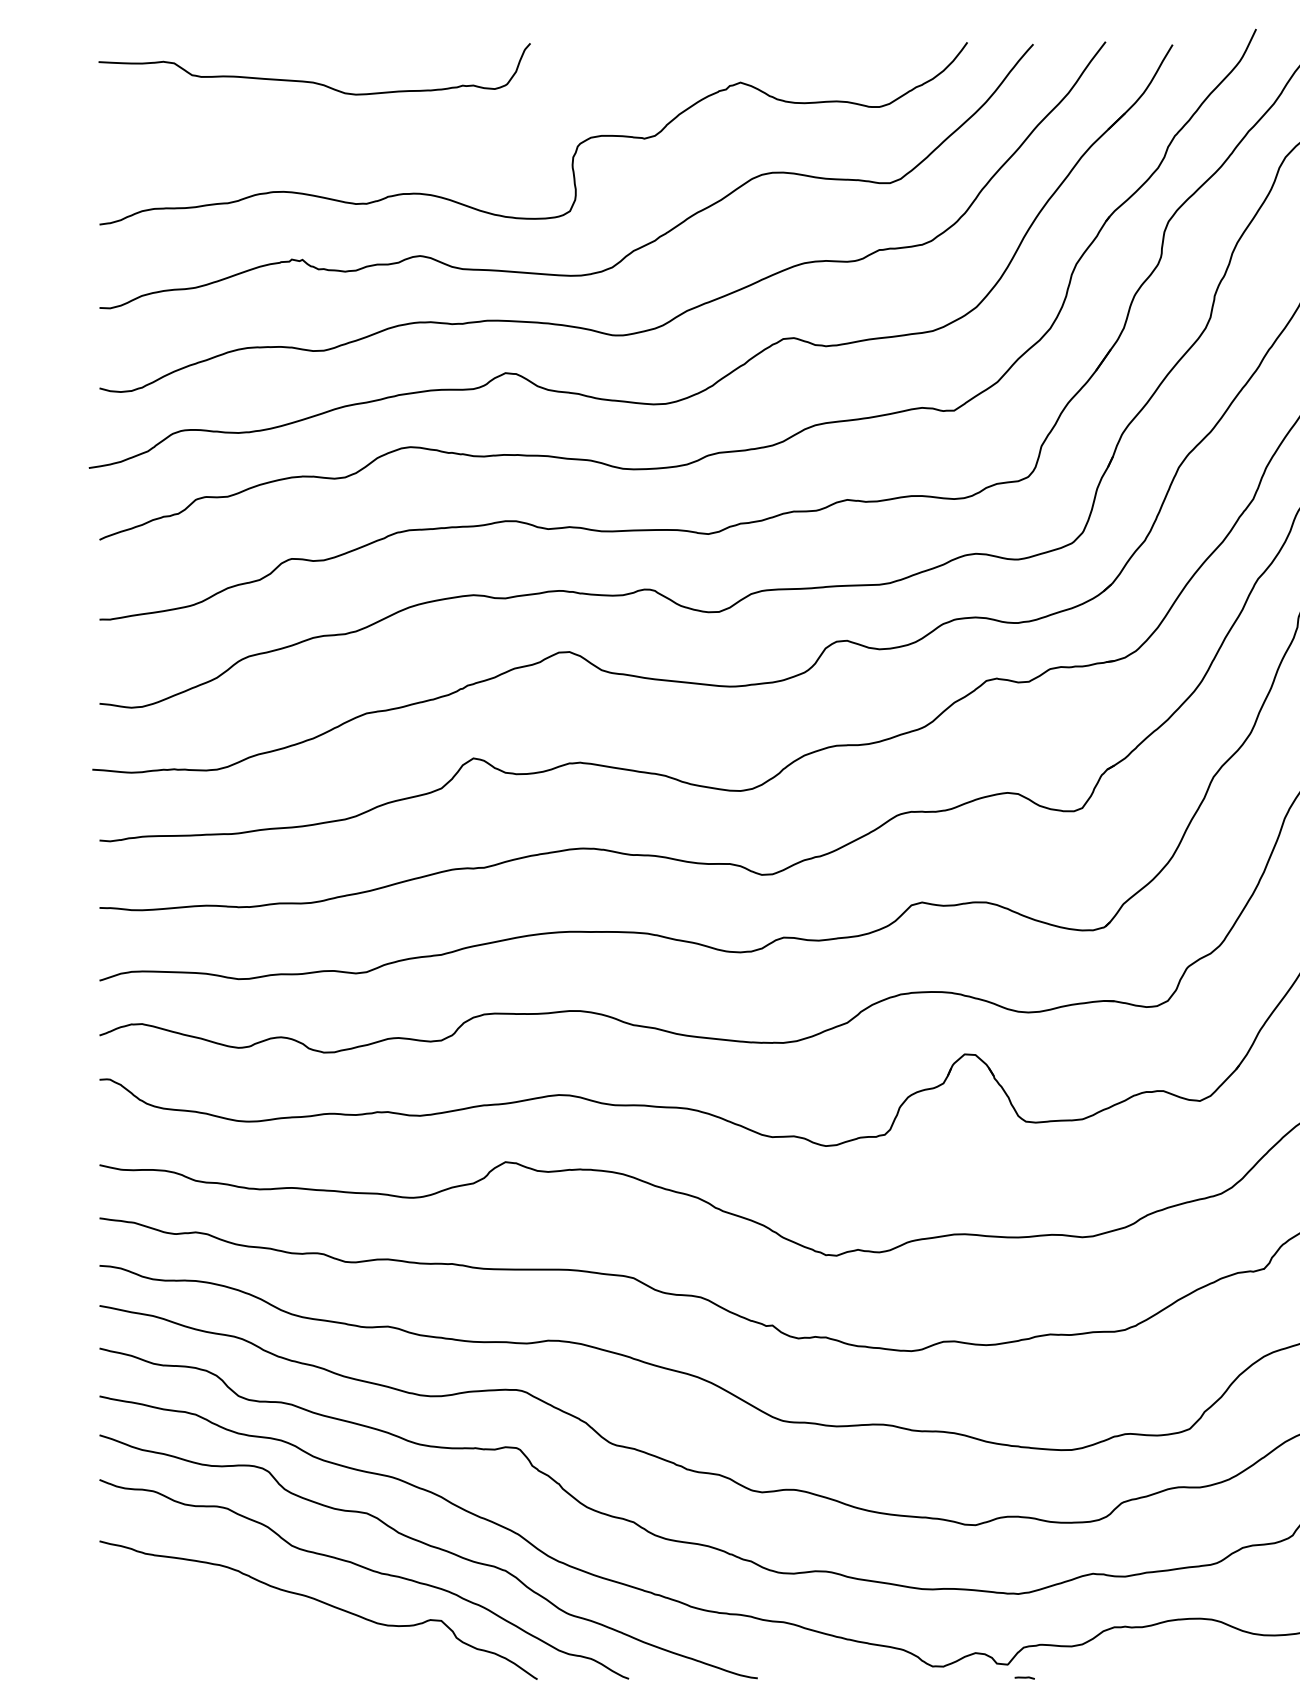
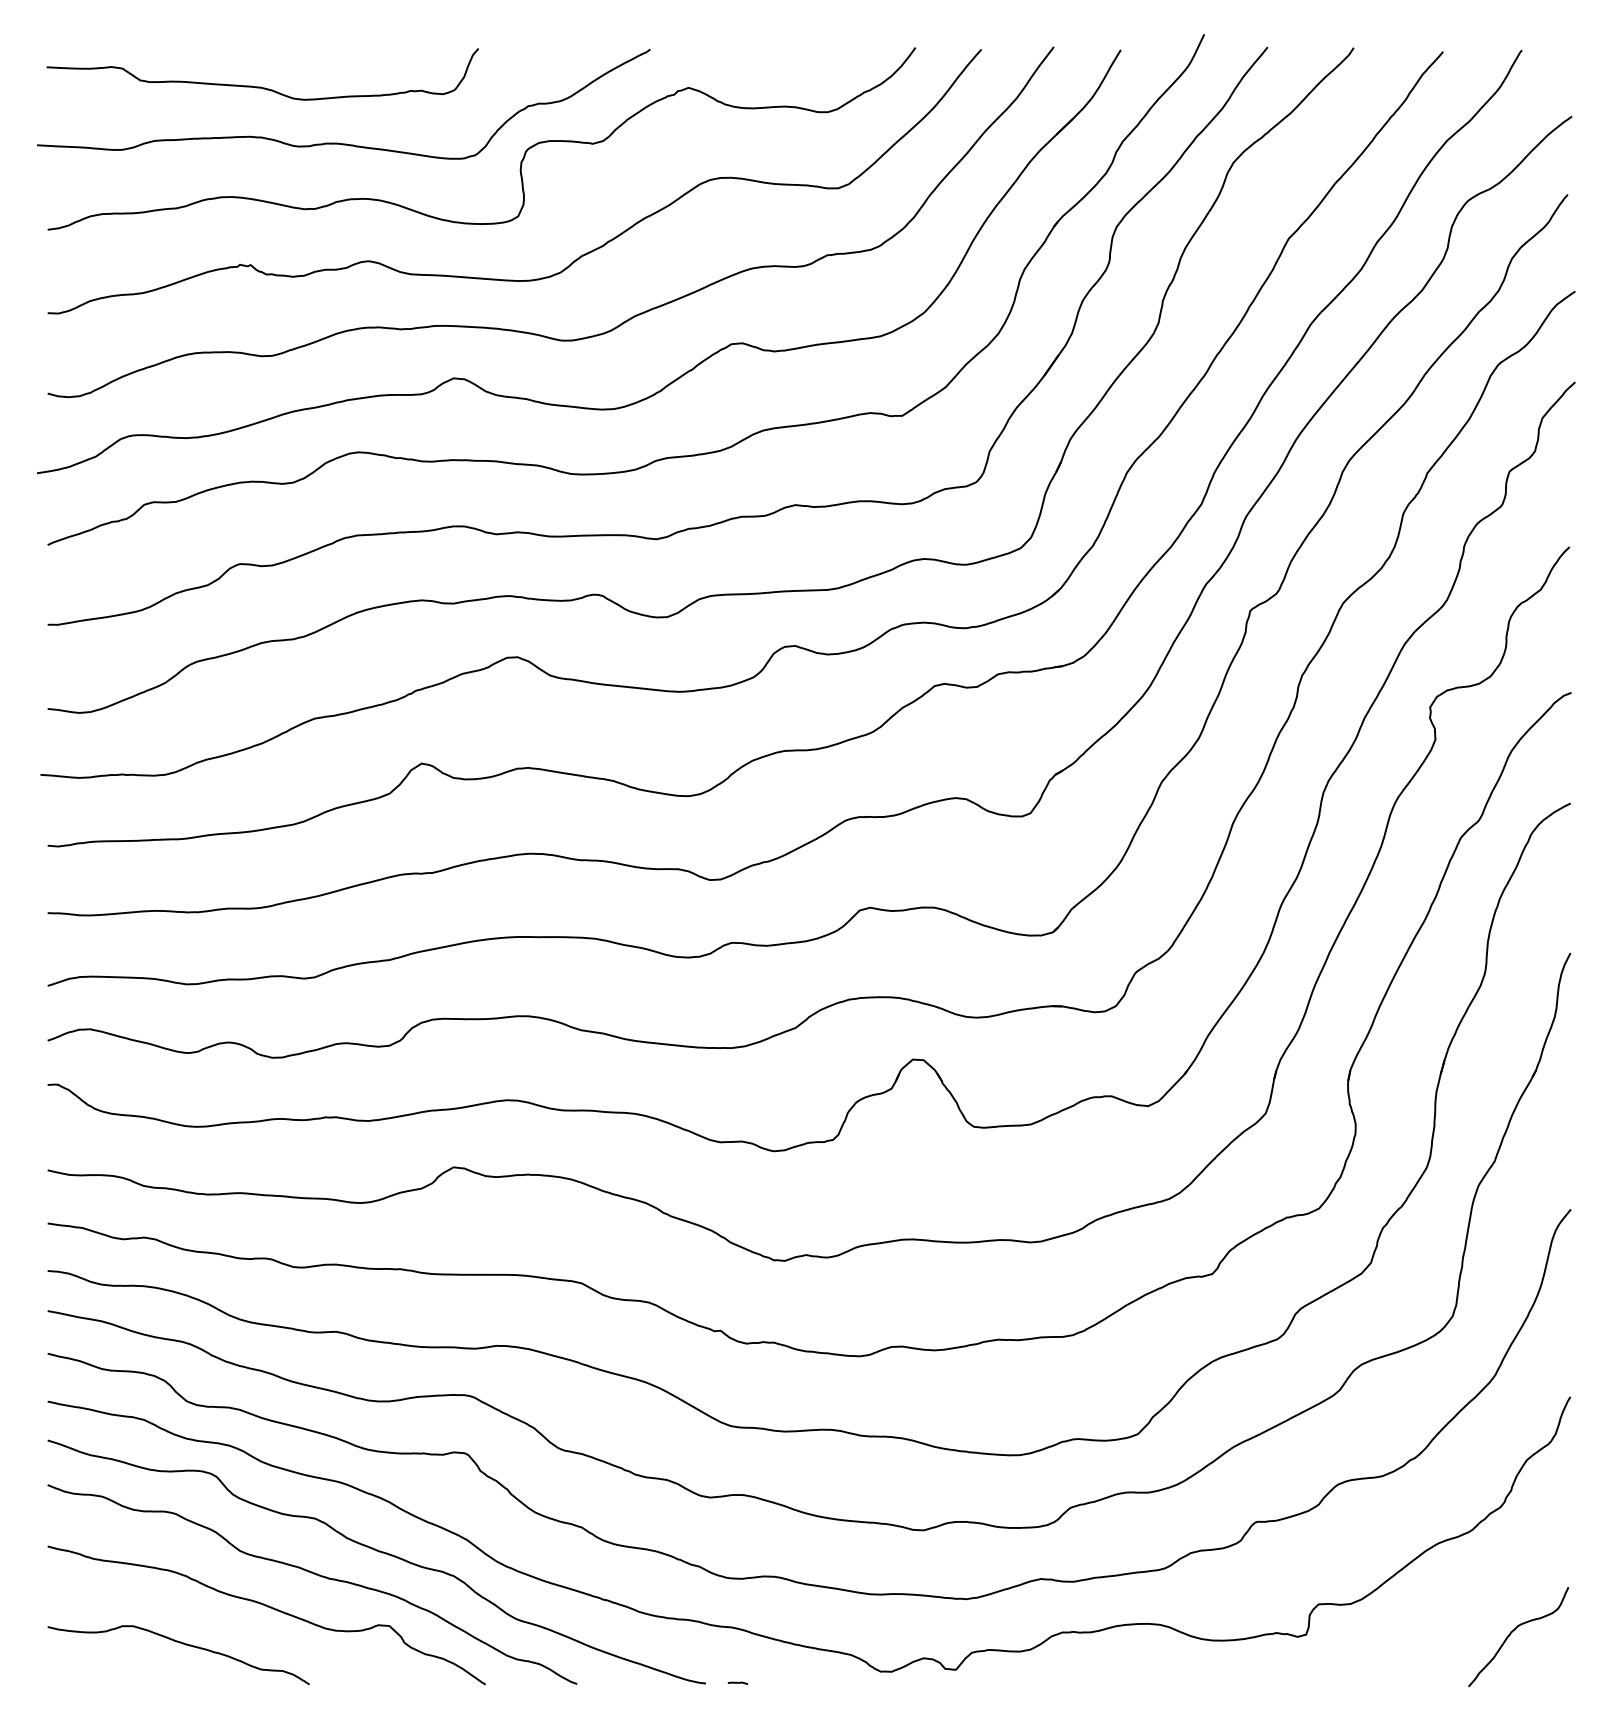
curve: (390, 137) -> (338, 142), added
curve: (234, 1639) -> (182, 1644), added
line: (1024, 1677) -> (737, 1682), moved

